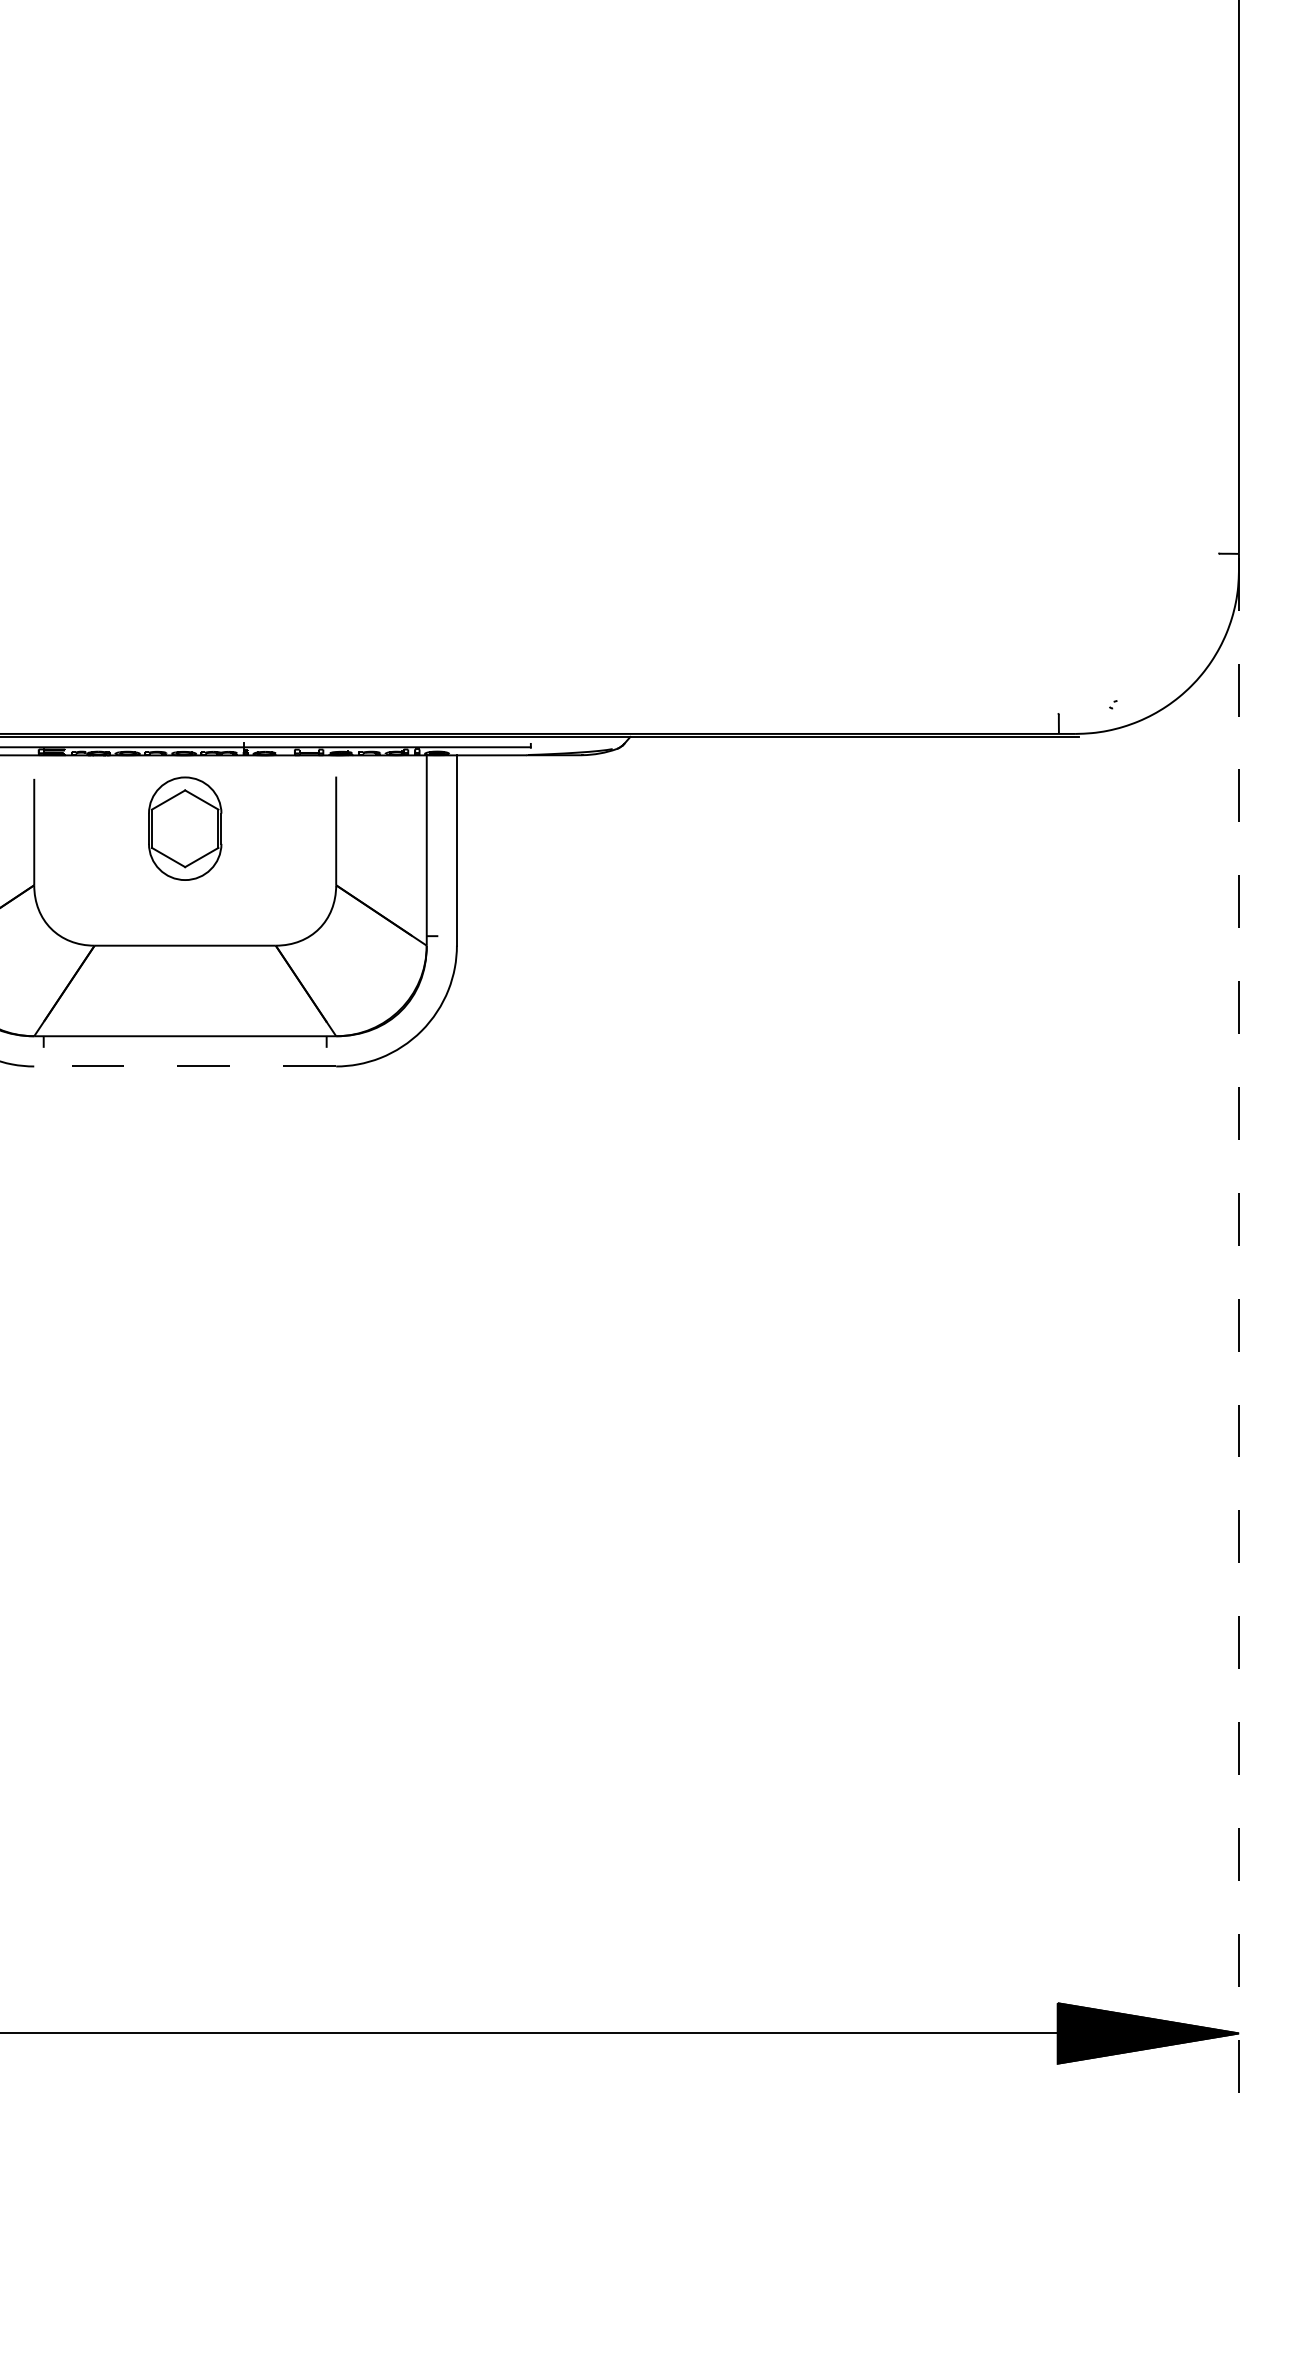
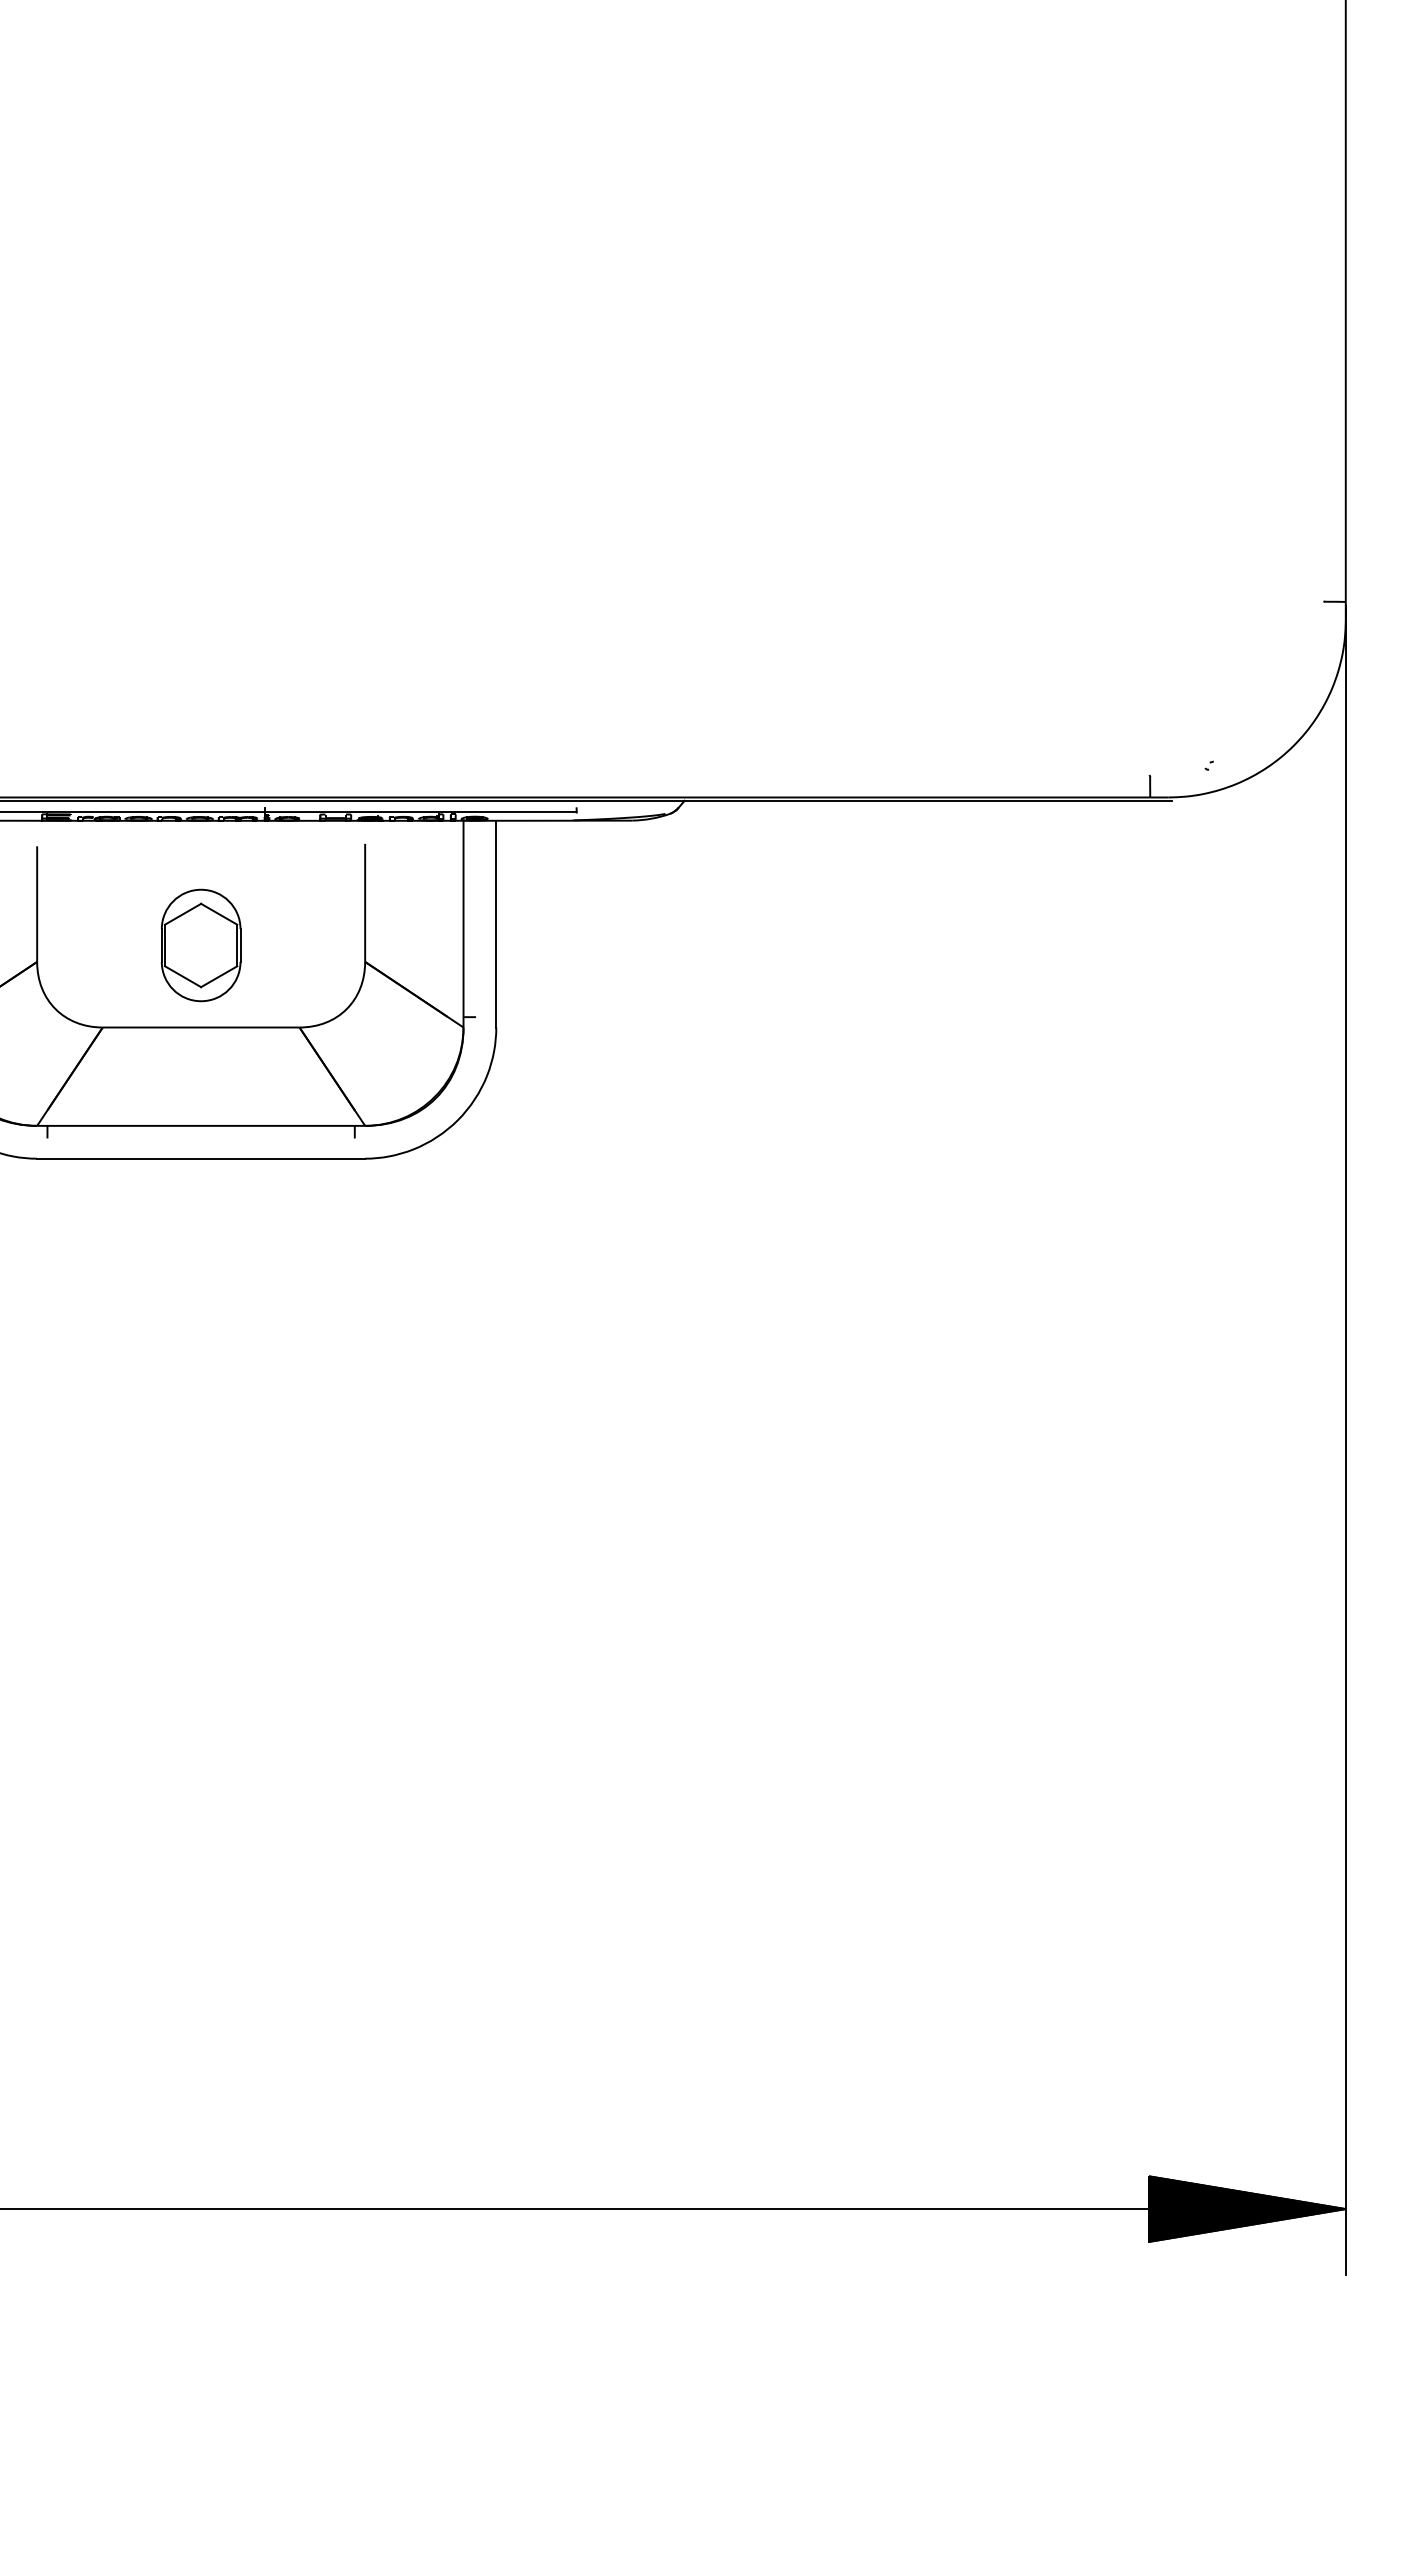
part: (184, 828) -> (200, 945), moved
line: (185, 1066) -> (201, 1158), dashed -> solid
line: (1238, 1325) -> (1345, 1440), dashed -> solid

